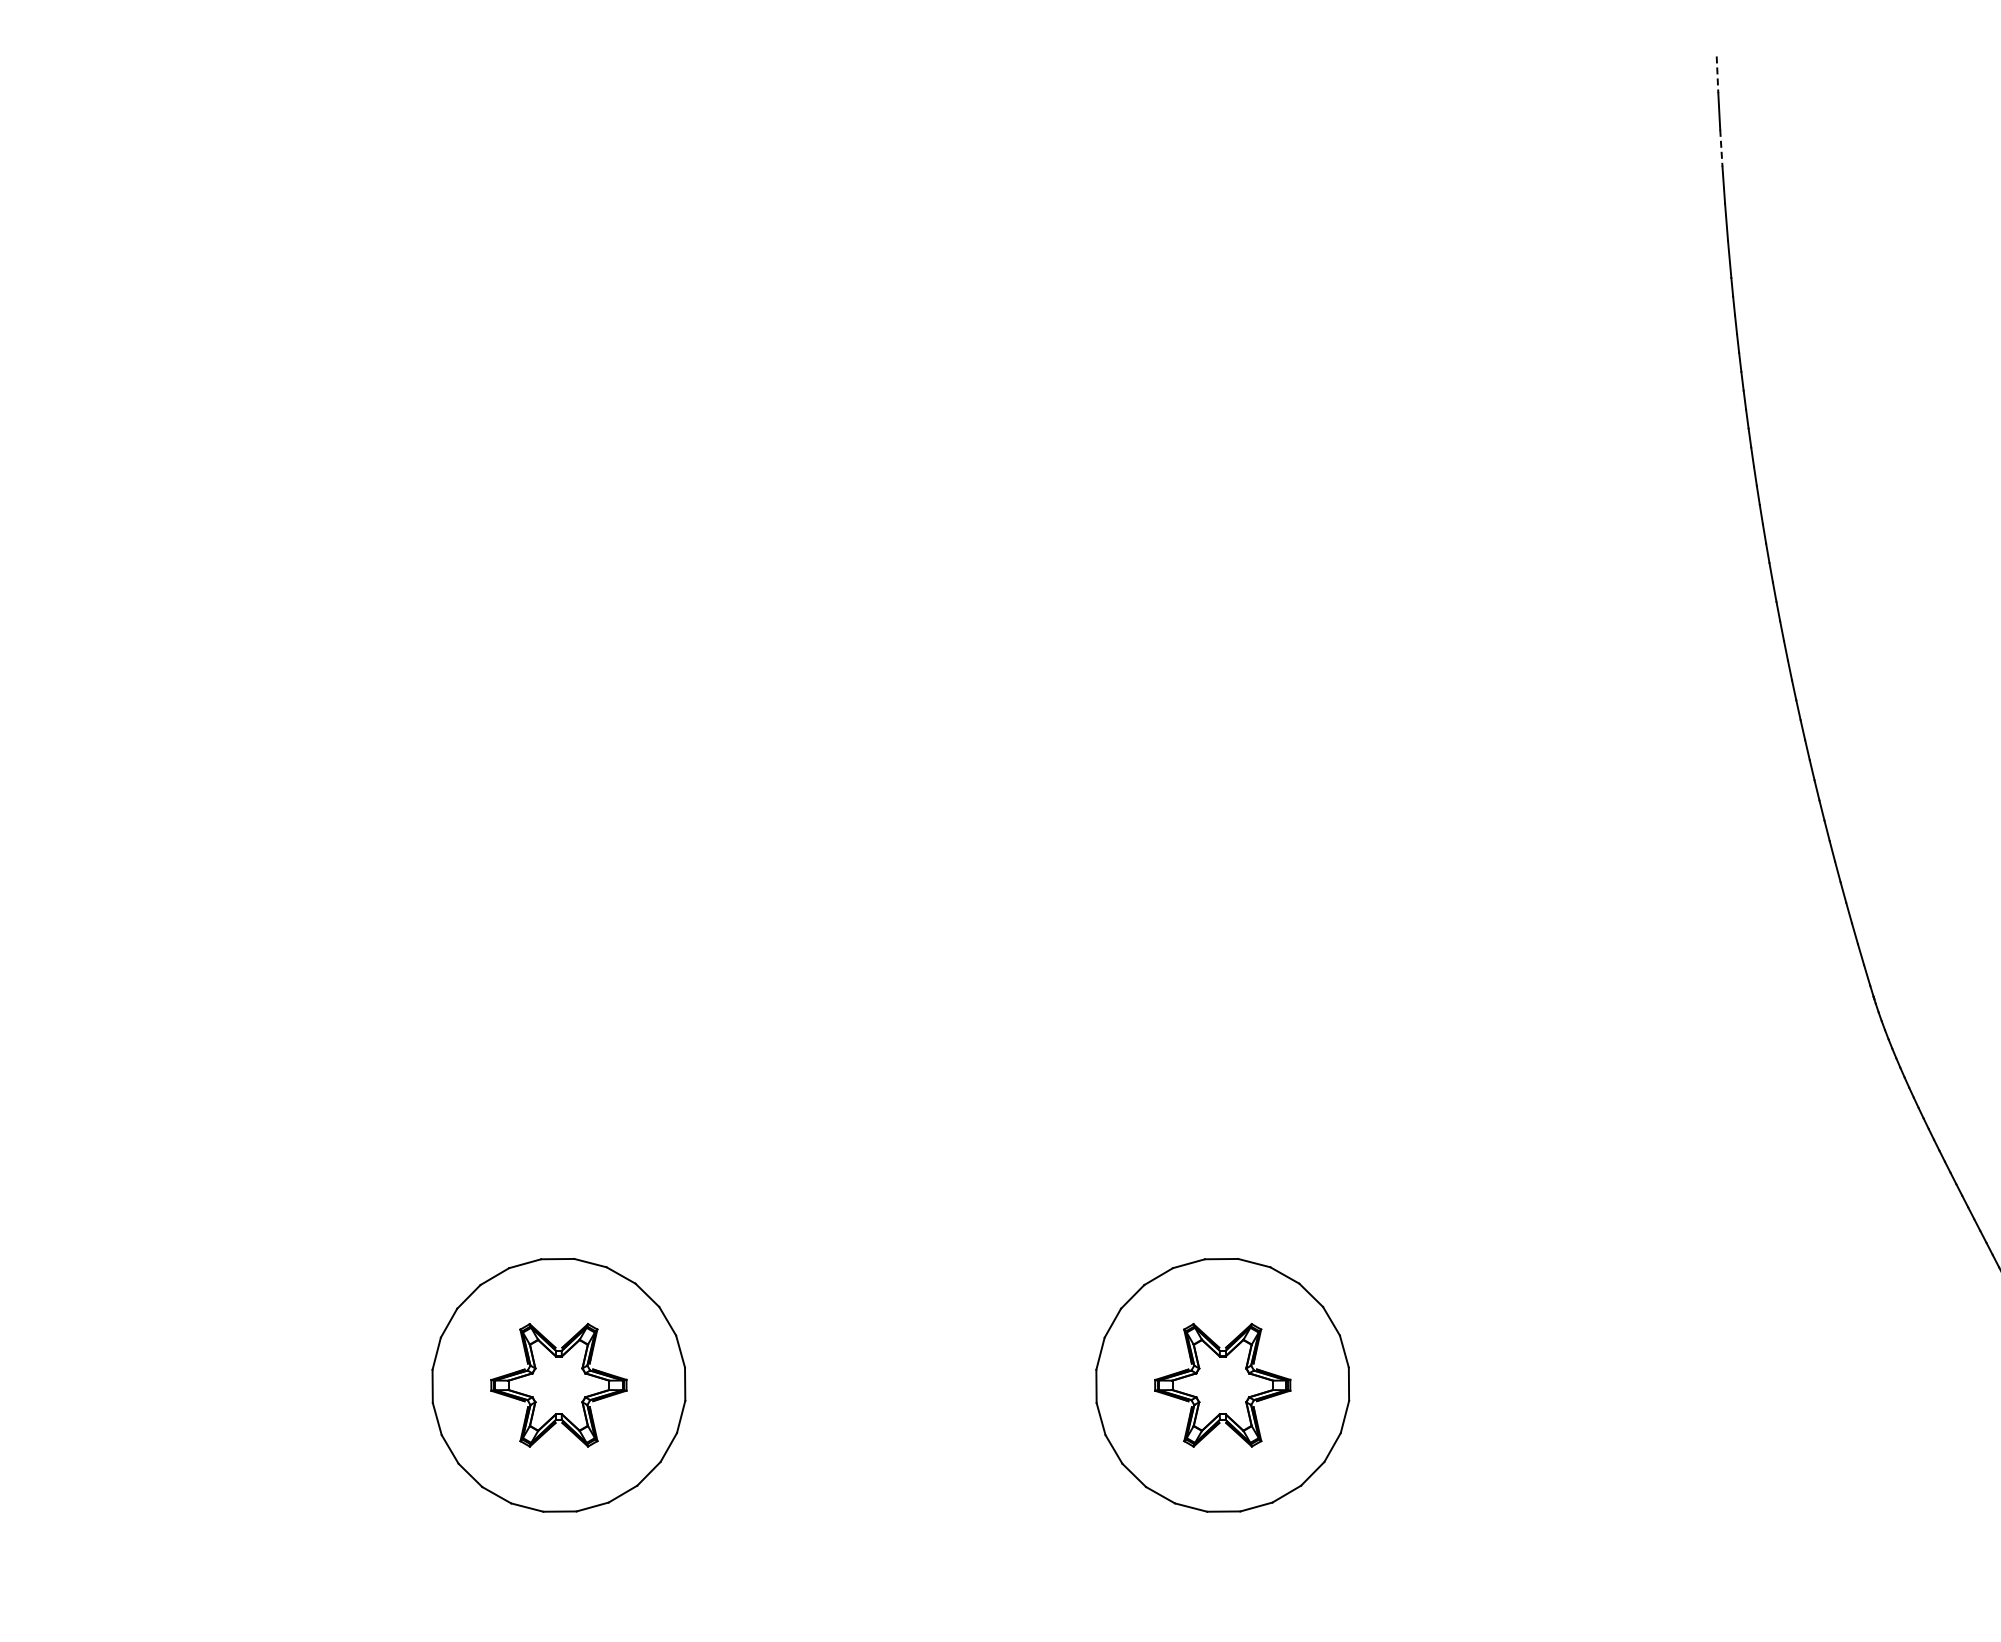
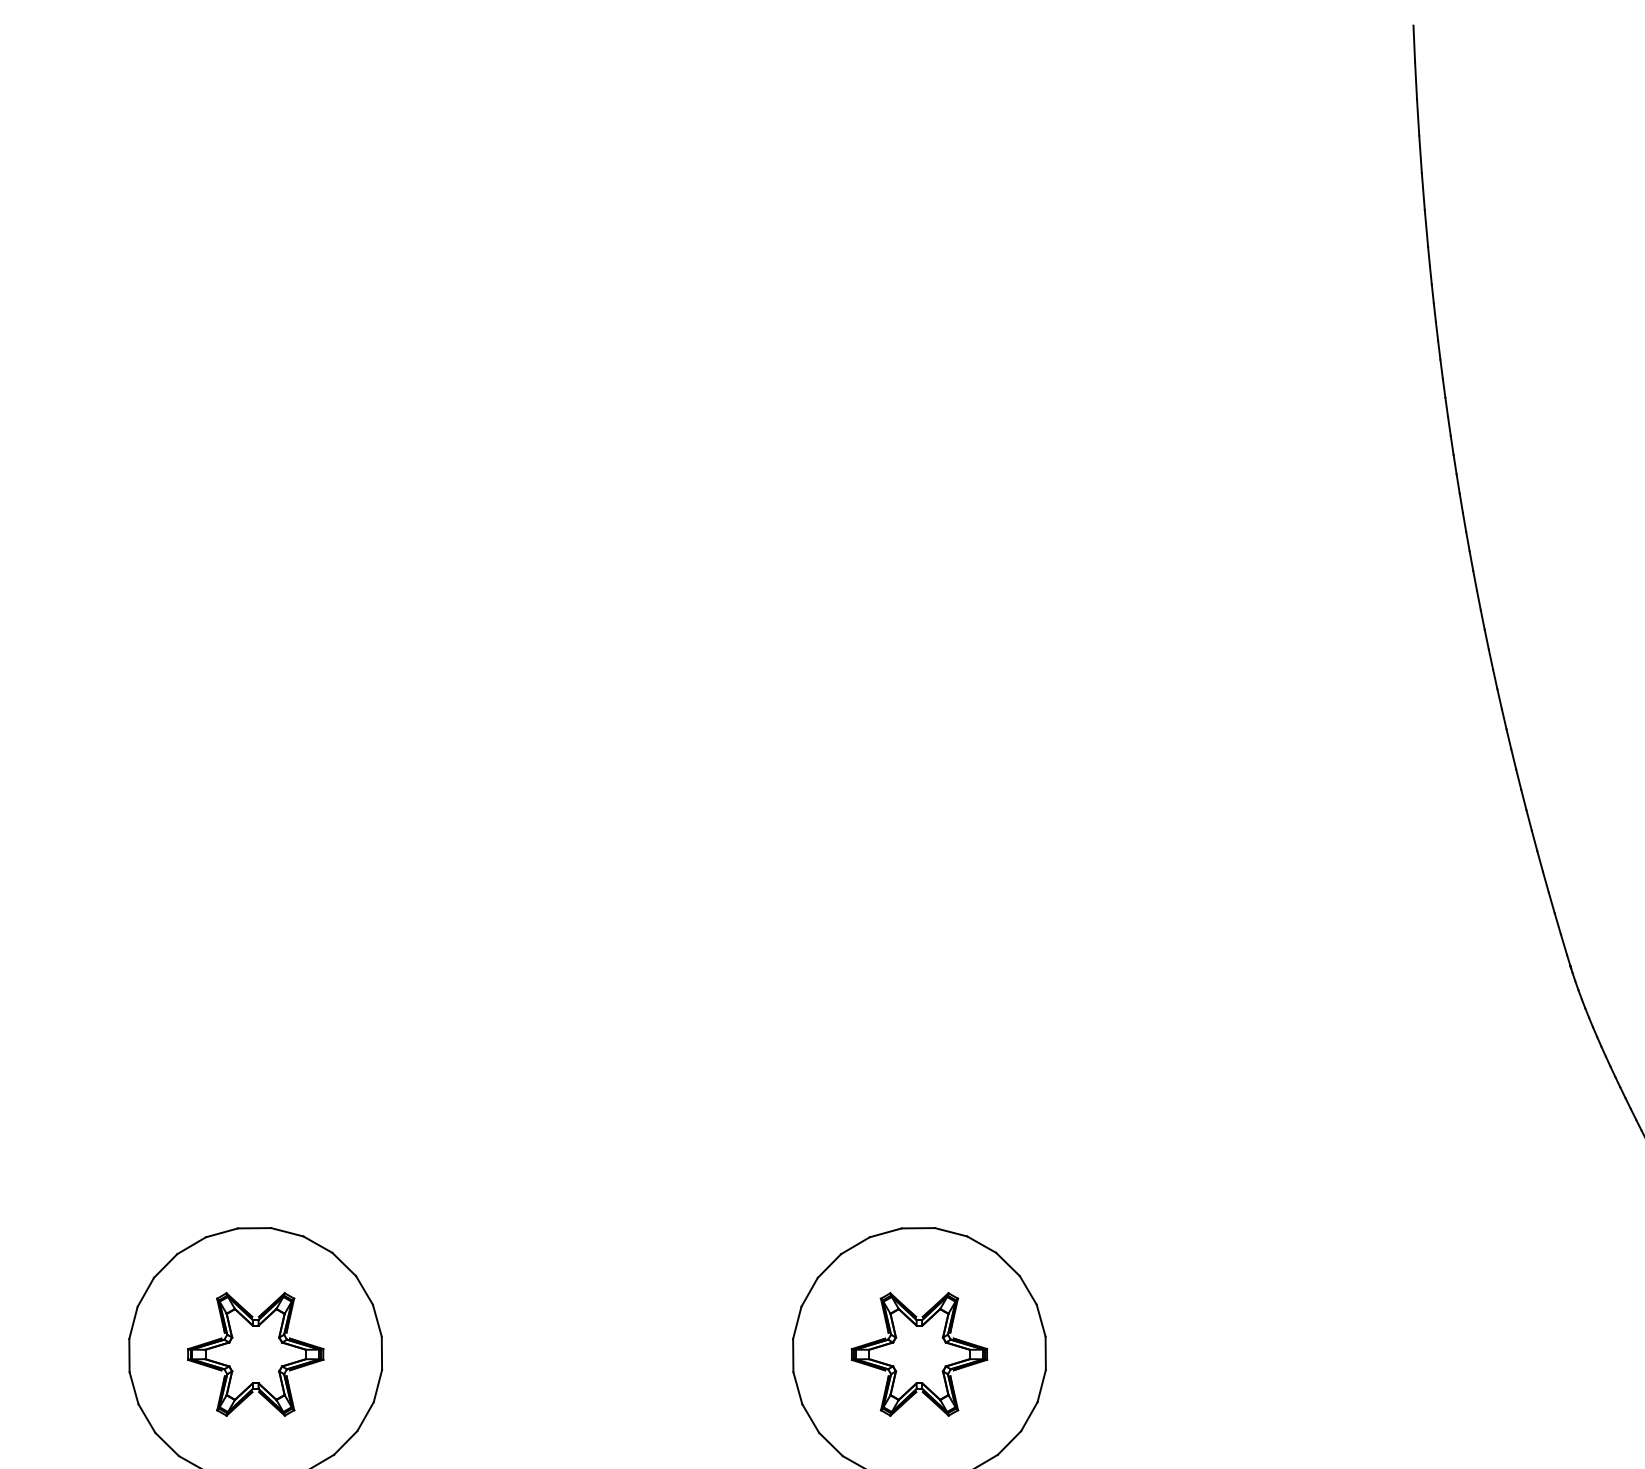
line: (1717, 75) -> (1414, 44), dashed -> solid
line: (1721, 148) -> (1418, 117), dashed -> solid

